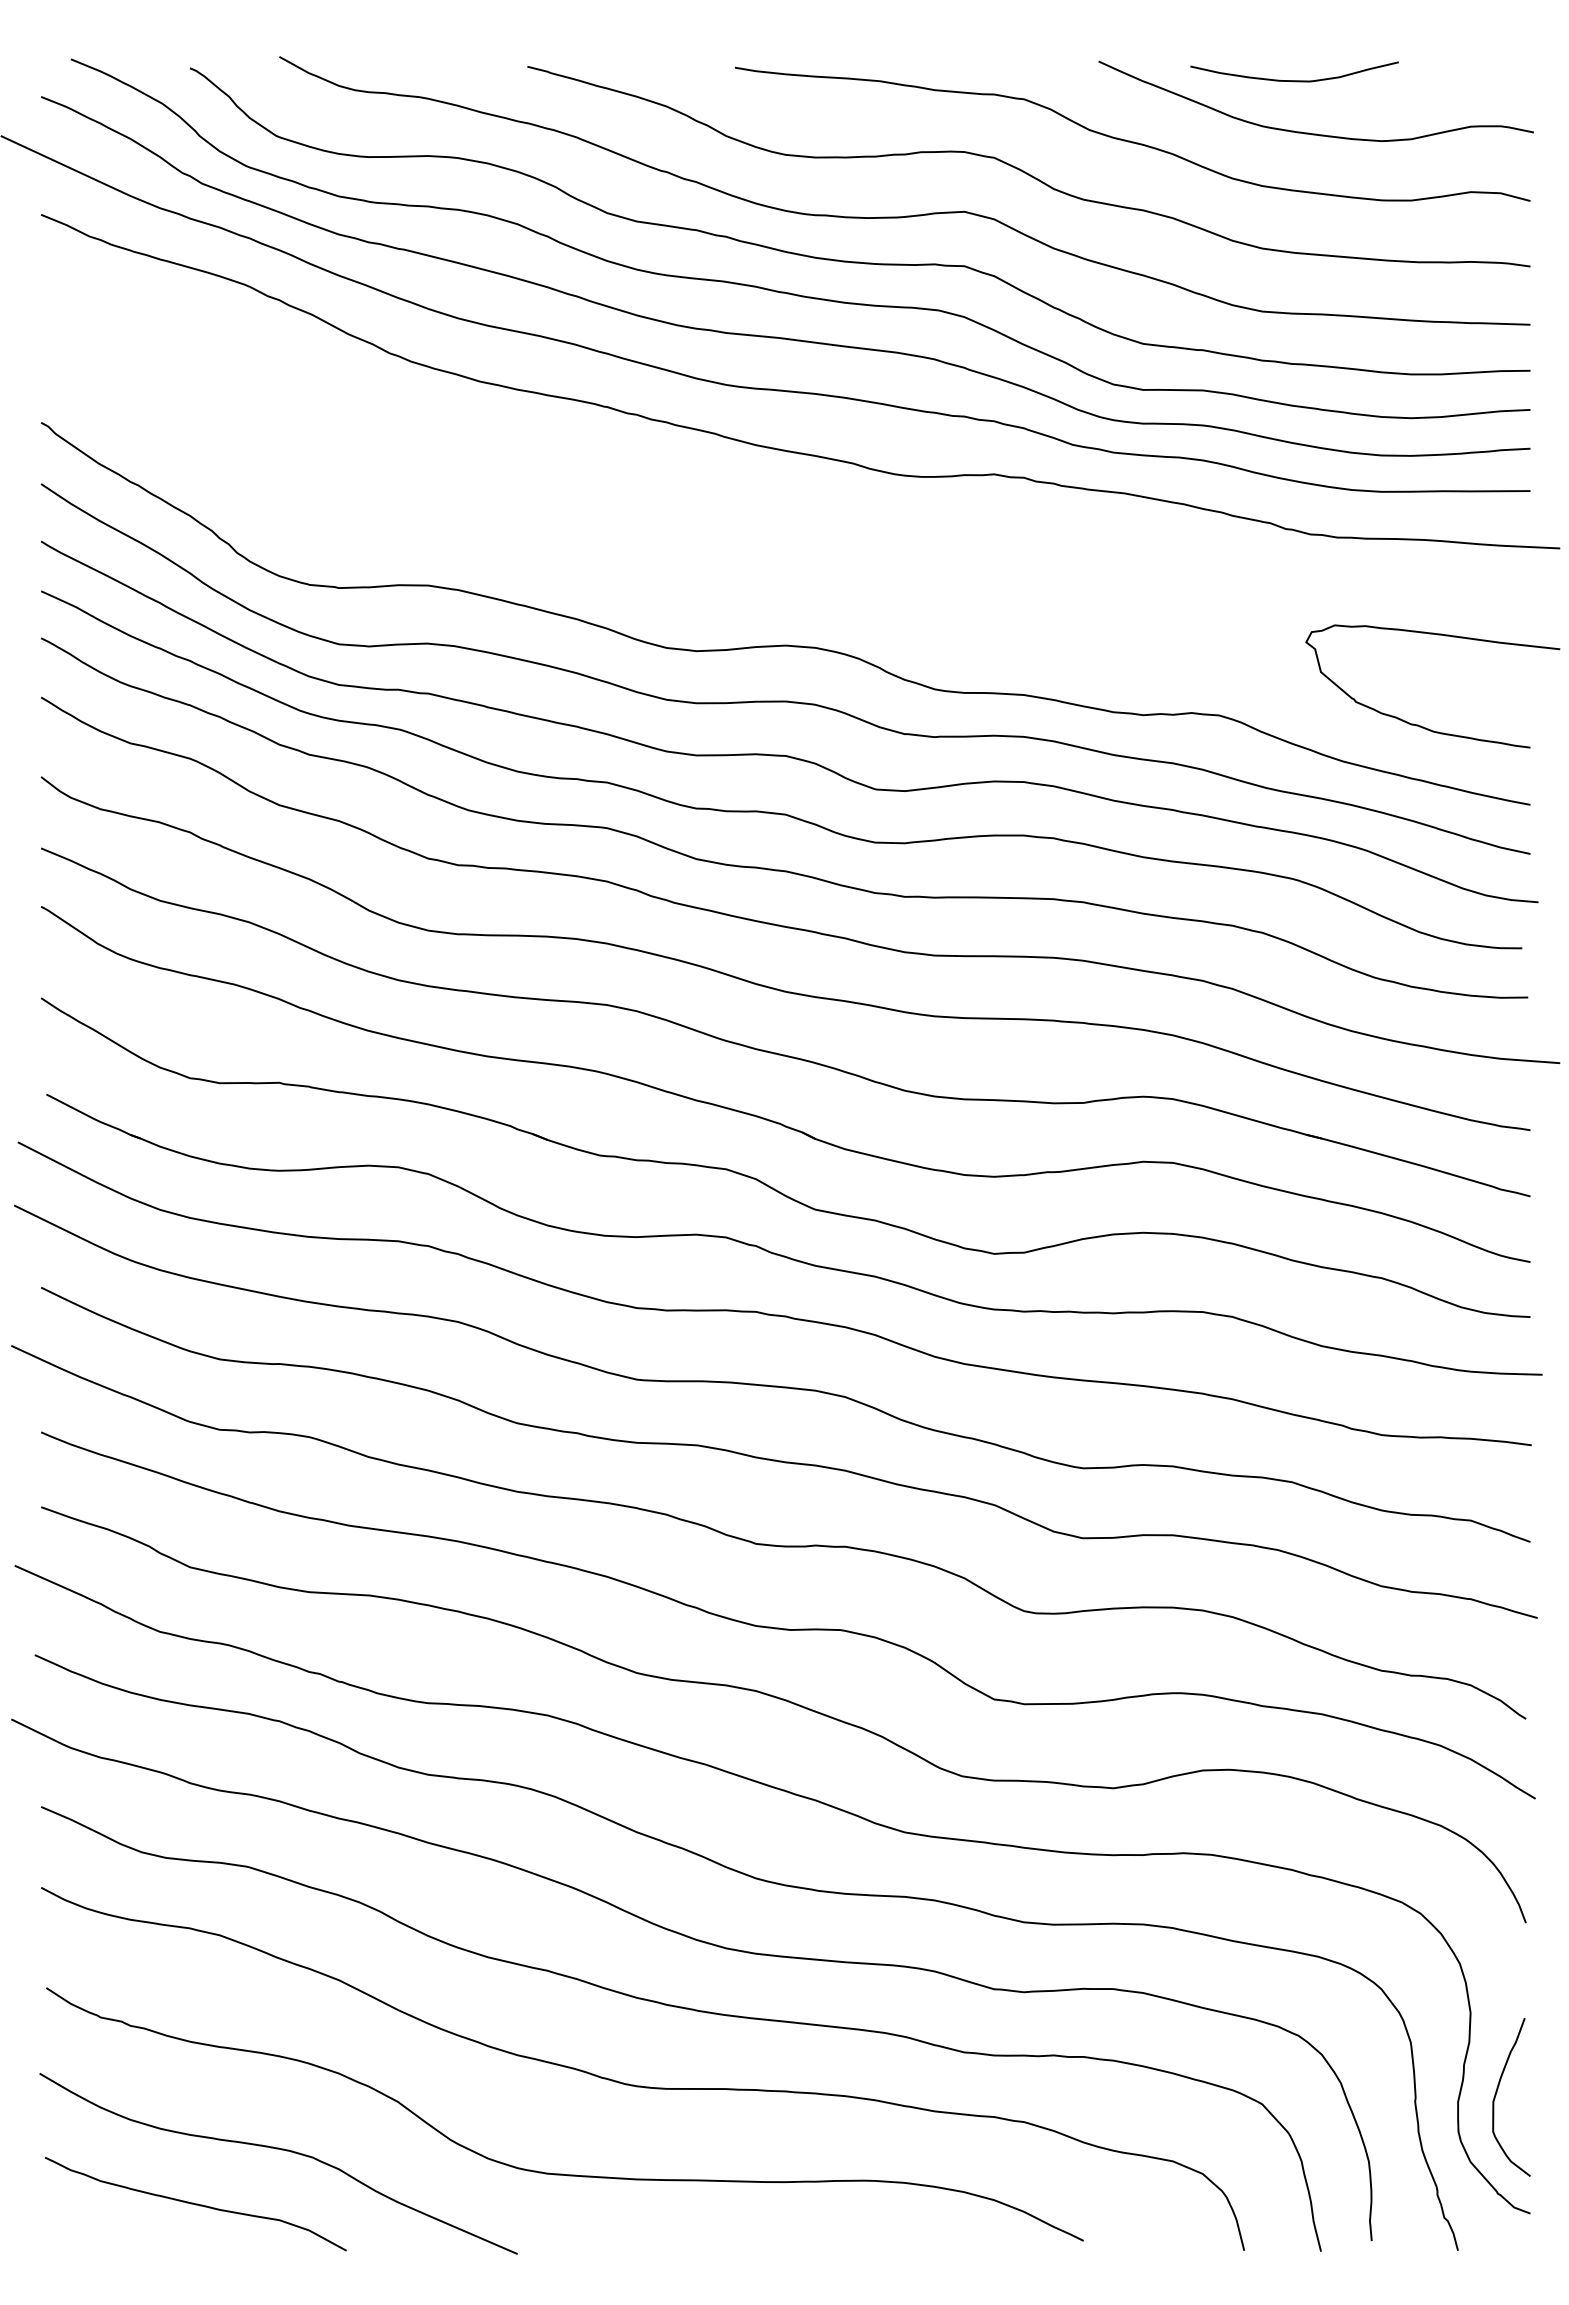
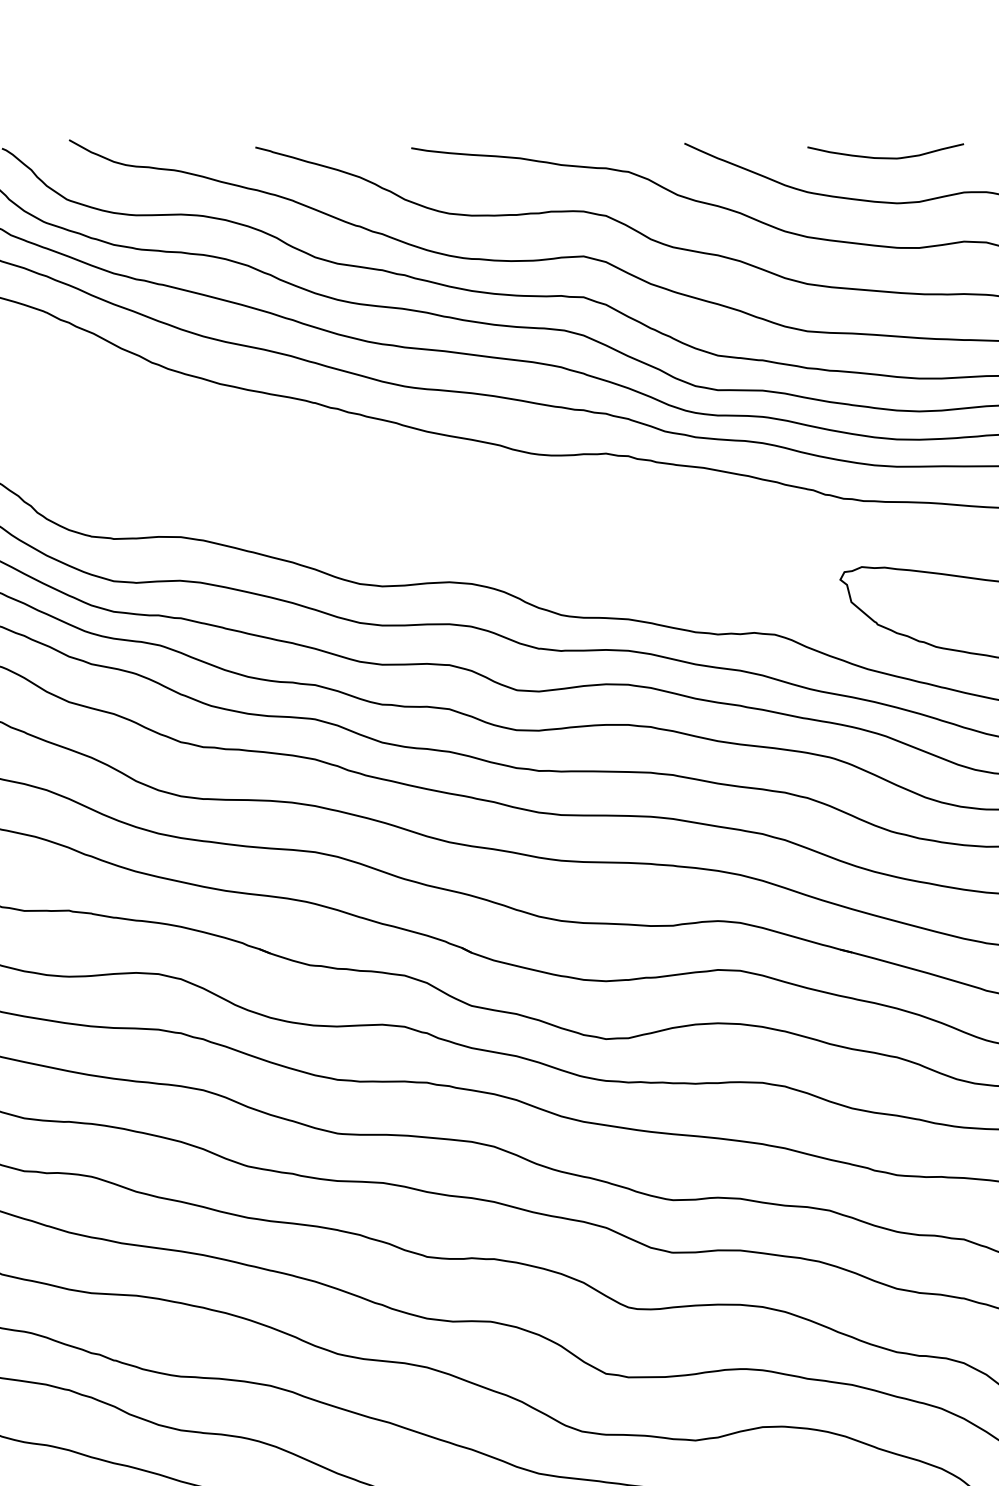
curve: (1294, 80) -> (885, 157), moved

